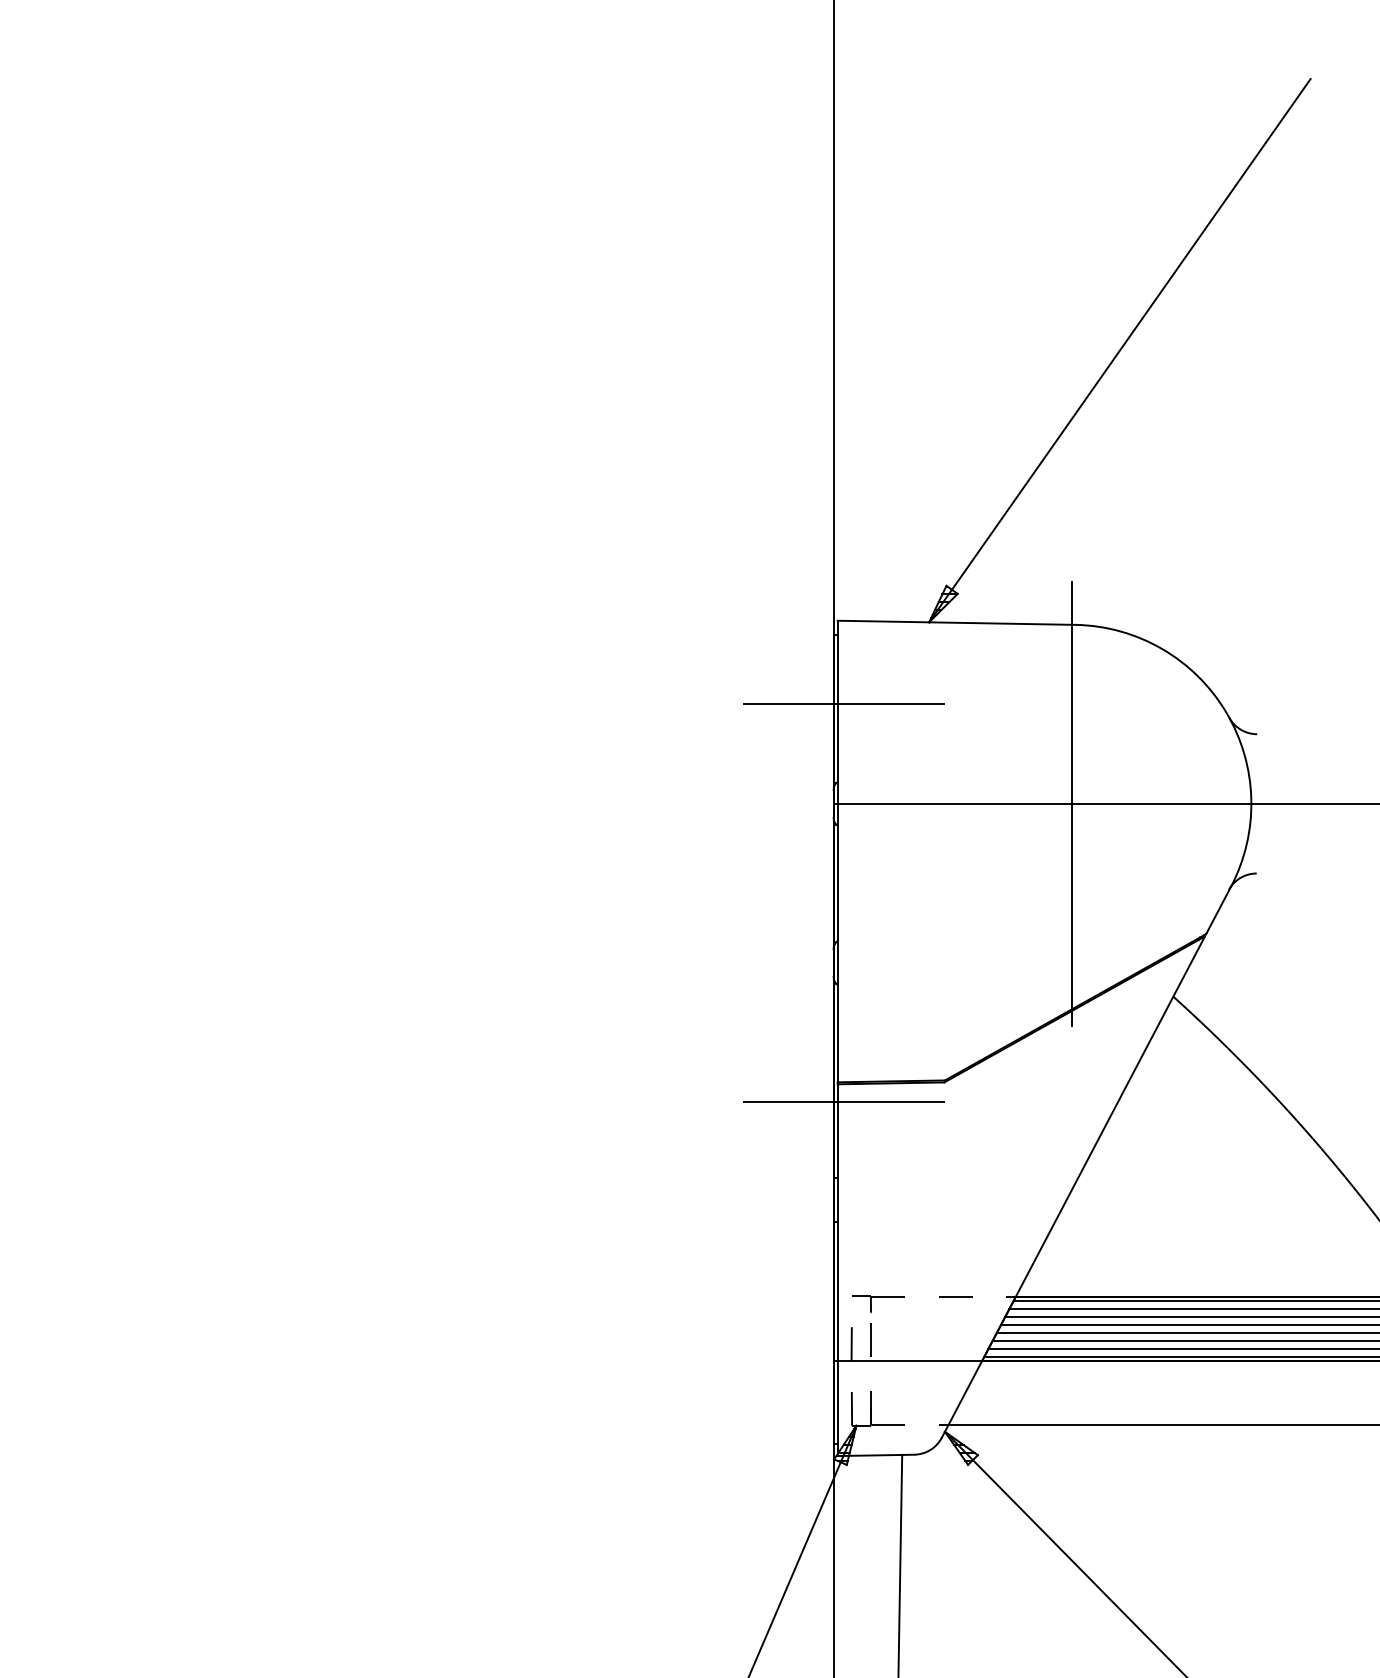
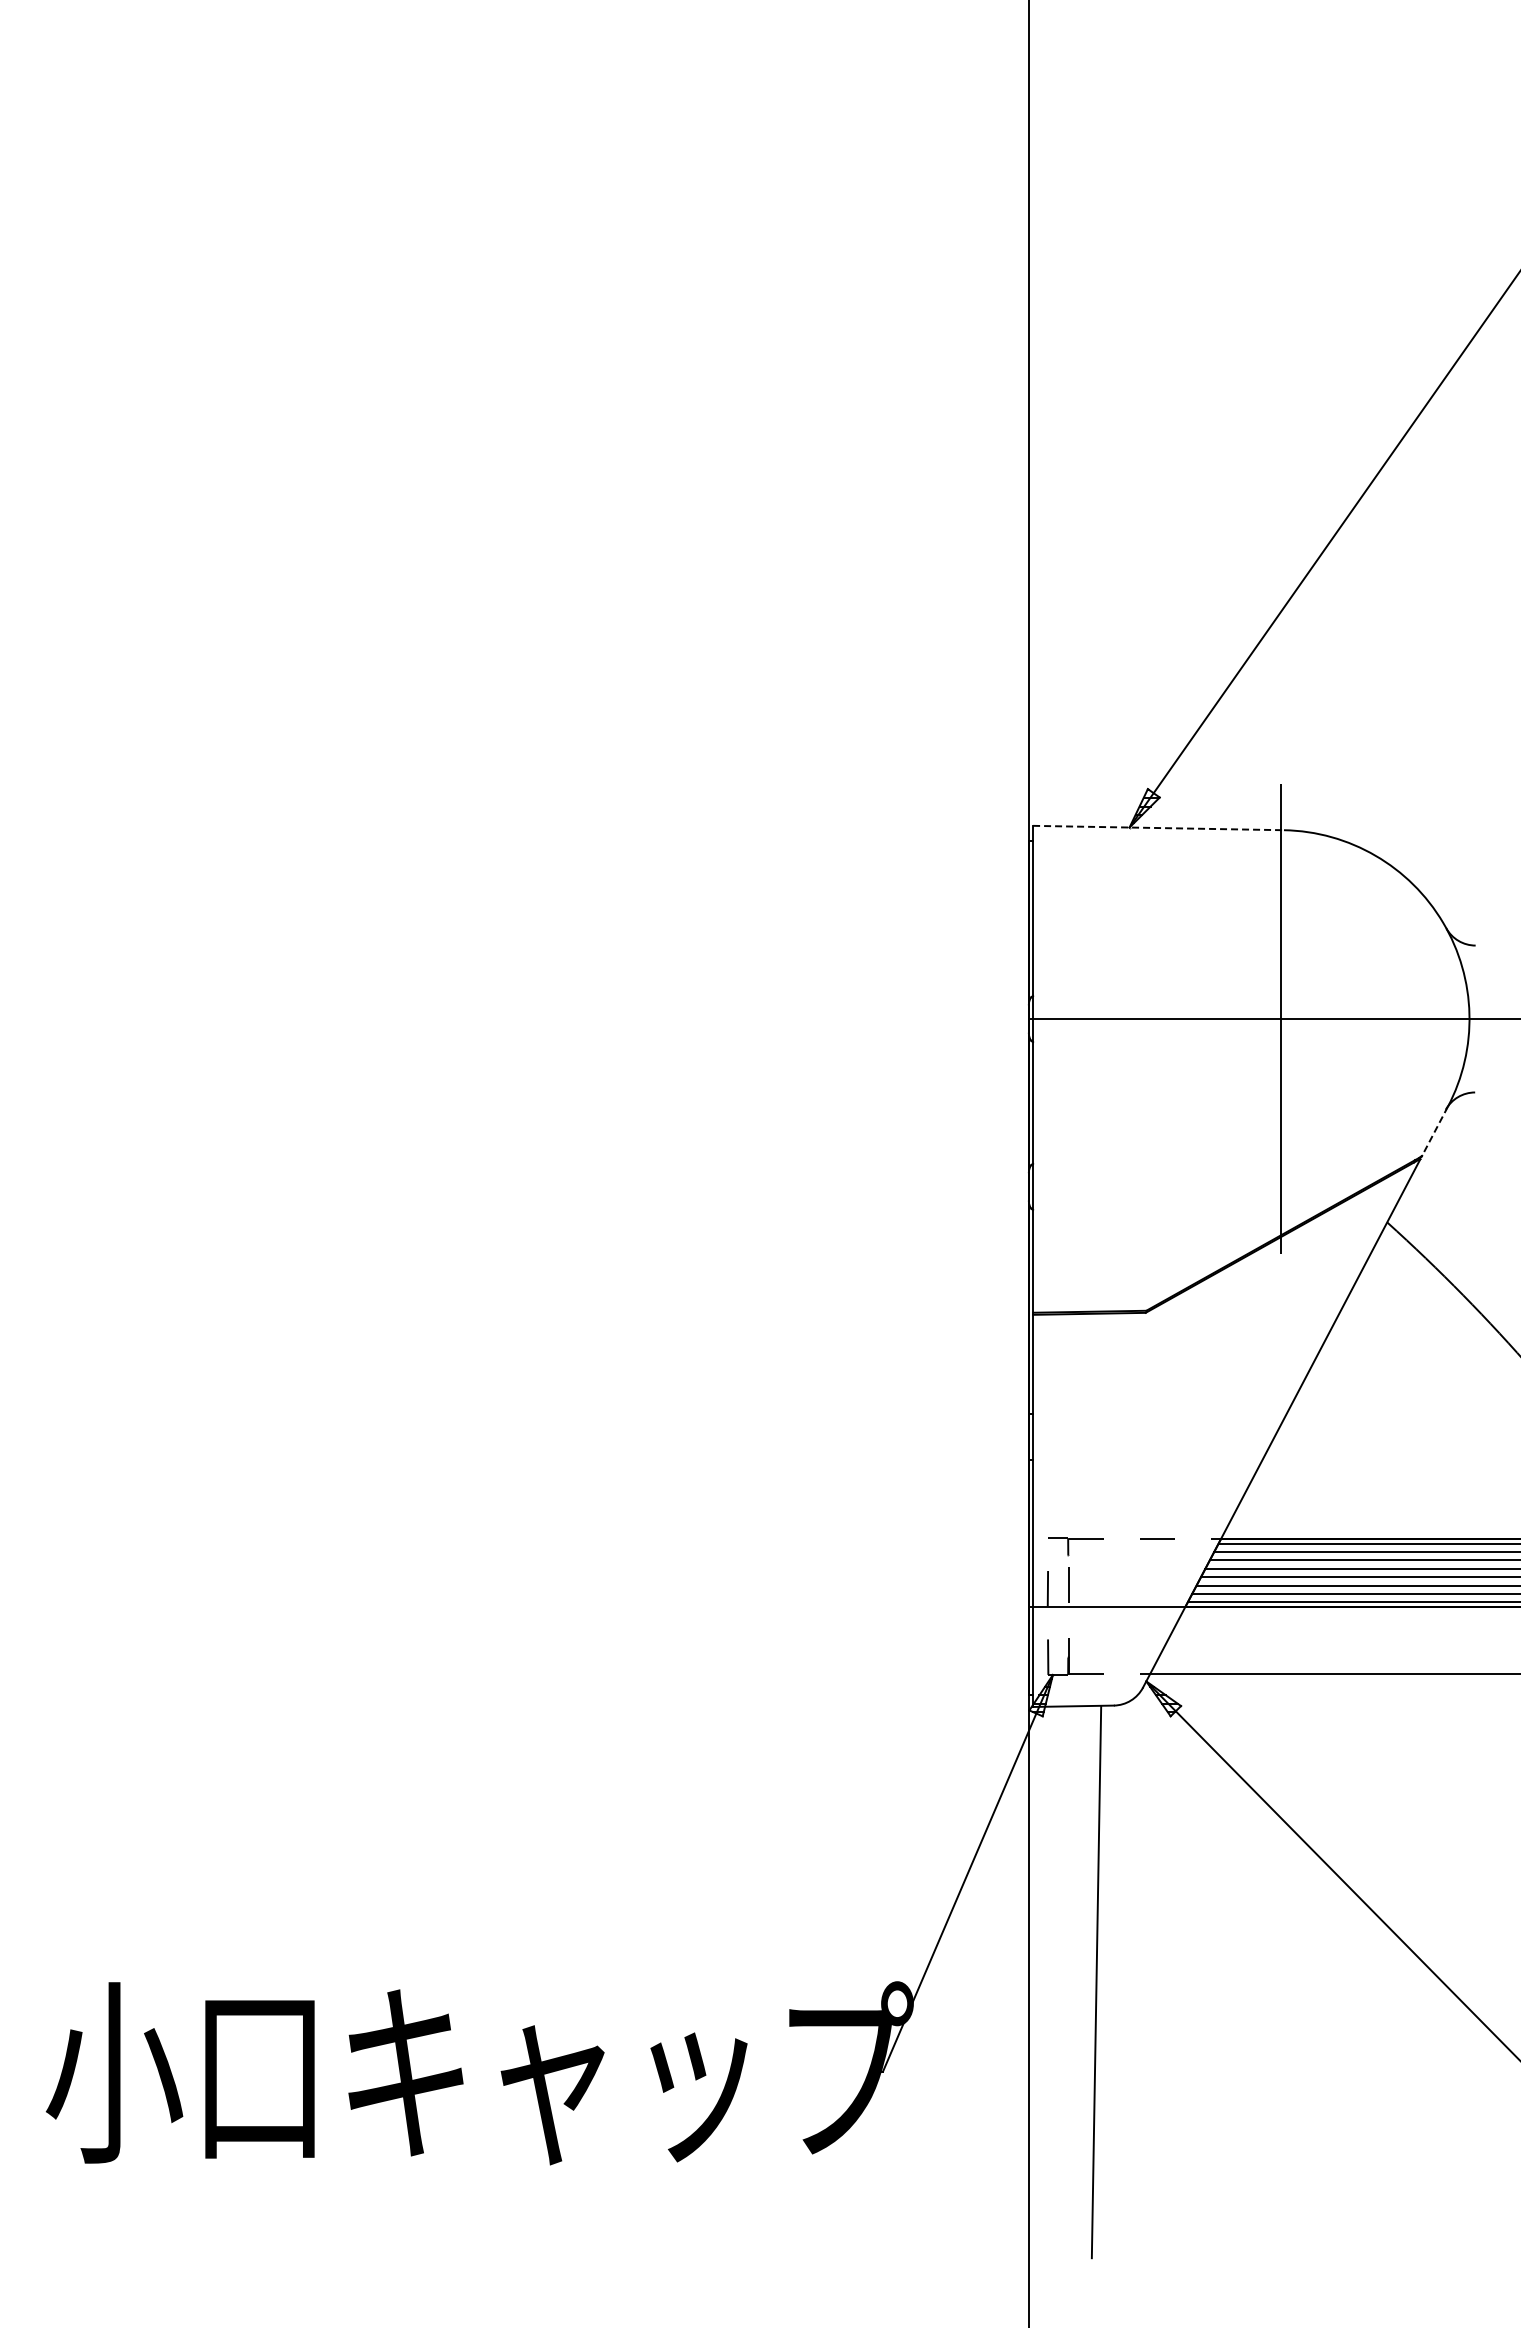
line: (957, 623) -> (1159, 828), solid -> dashed
line: (843, 703) -> (1039, 913), removed
line: (1219, 910) -> (1435, 1131), solid -> dashed
line: (843, 1101) -> (1039, 1333), removed

